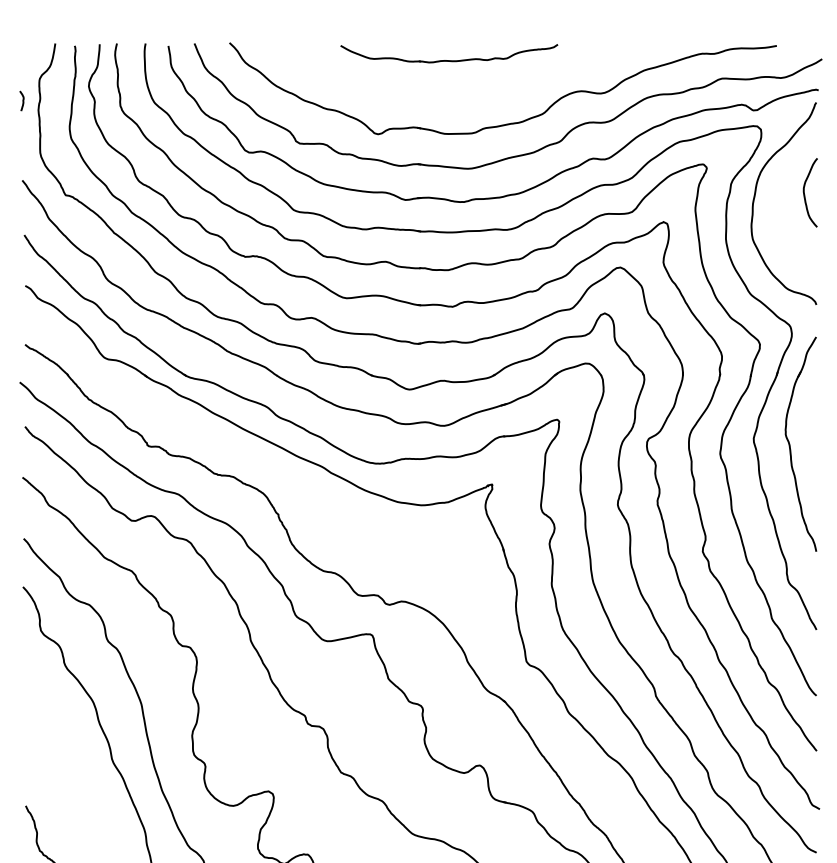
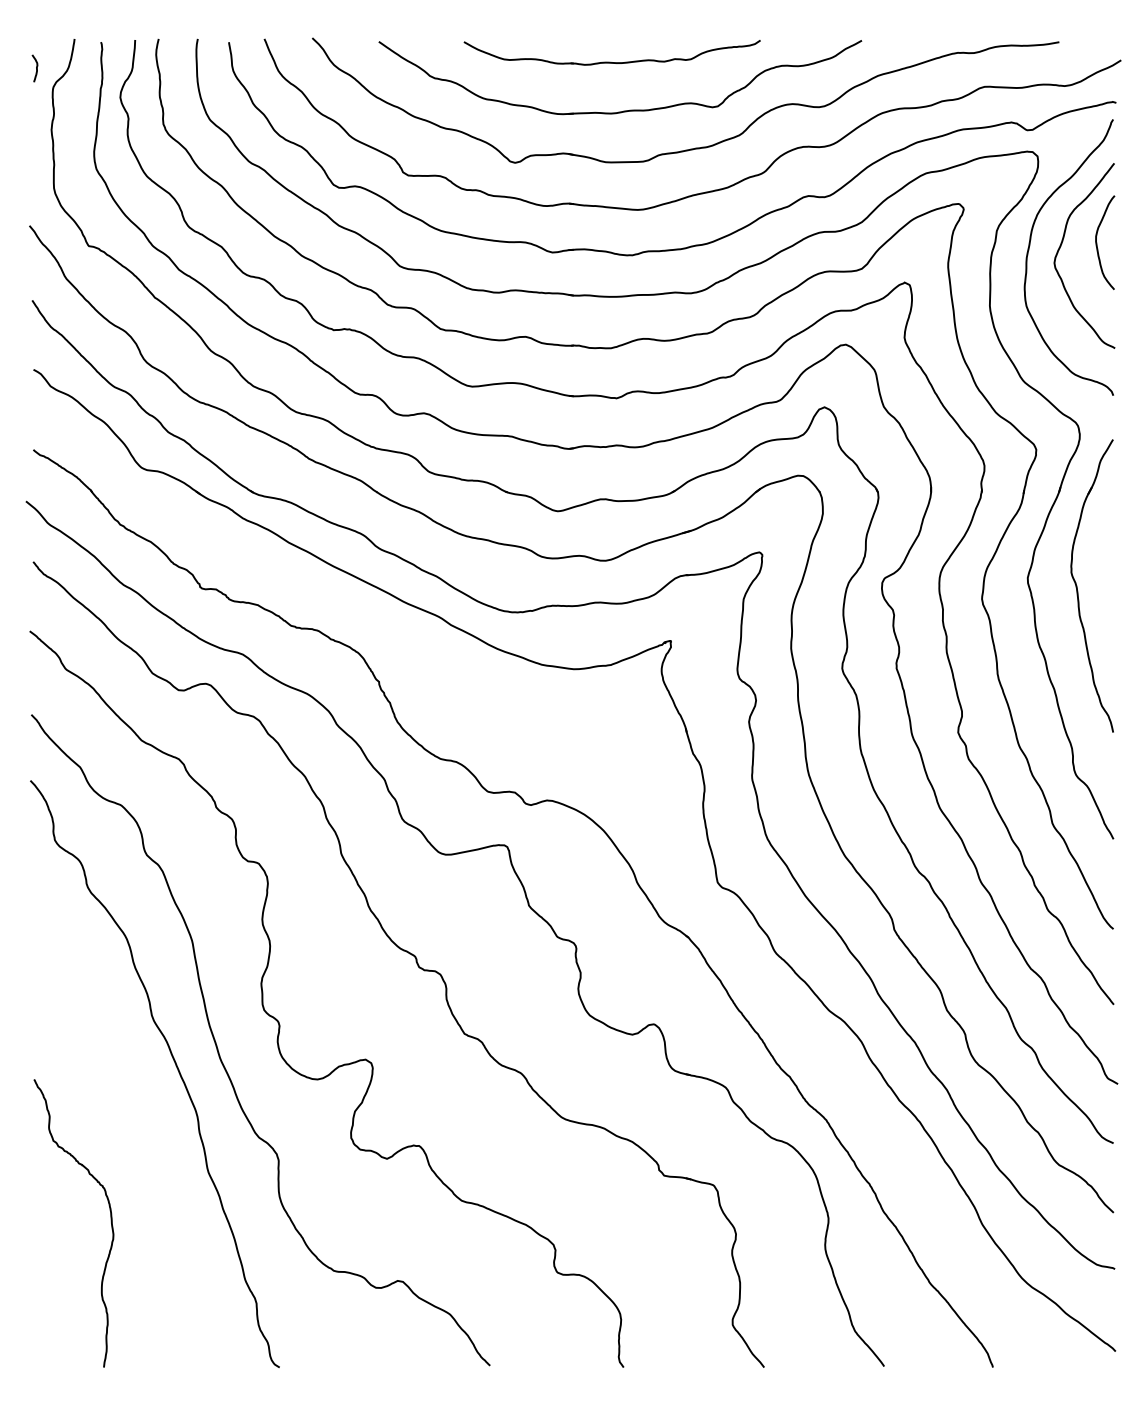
part: (457, 95) -> (623, 110), added
curve: (23, 101) -> (36, 68), moved
curve: (779, 194) -> (1062, 244), added

